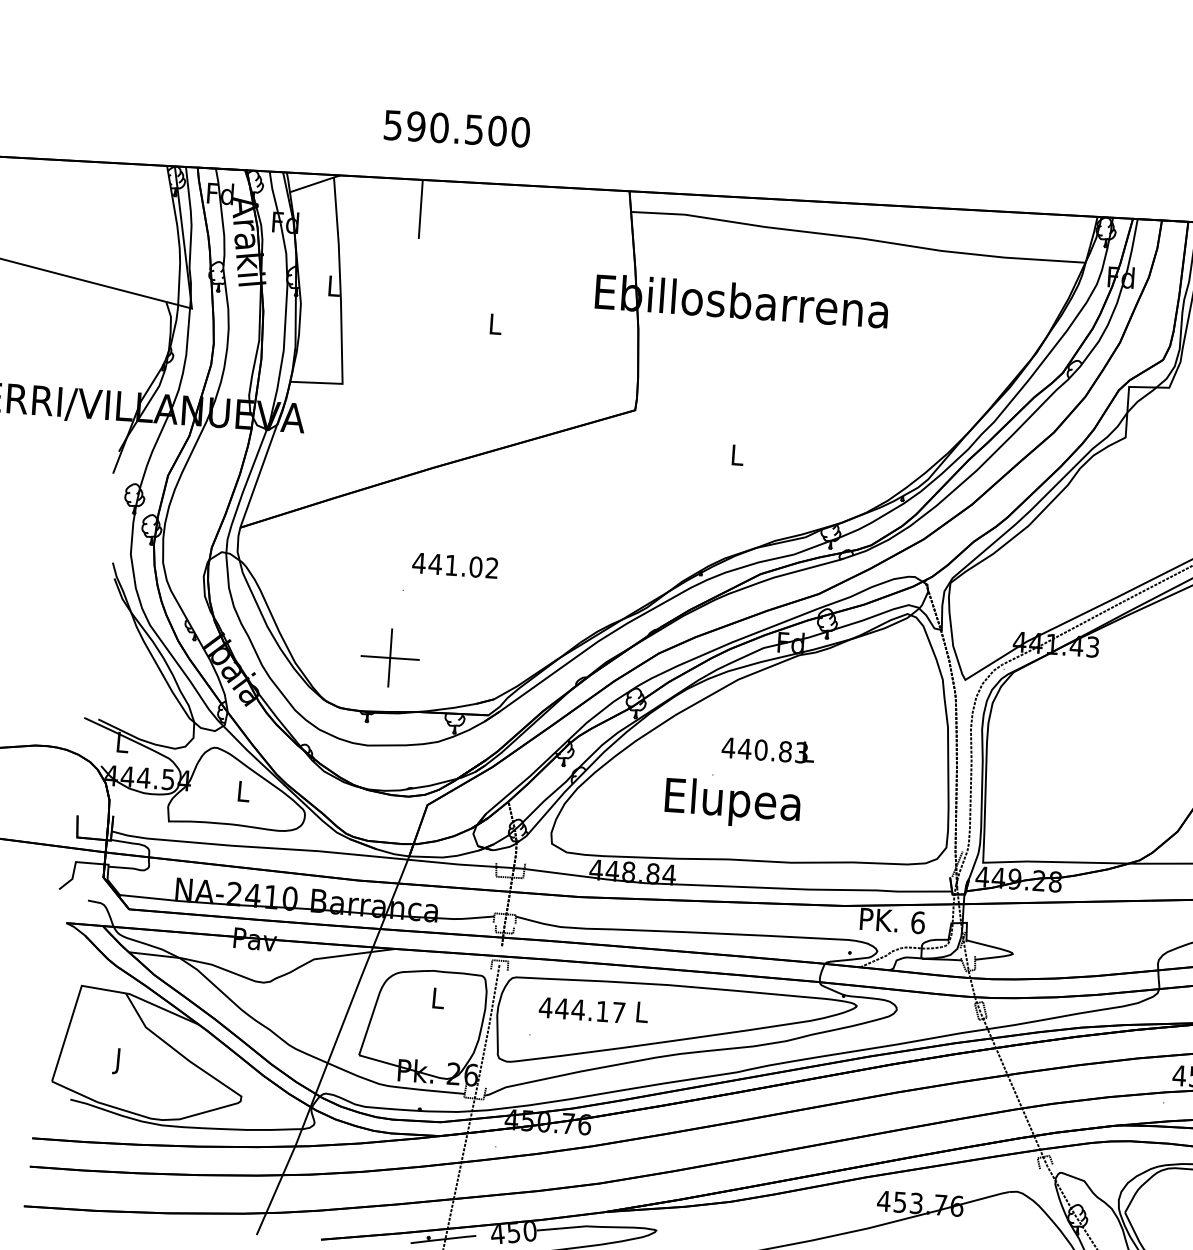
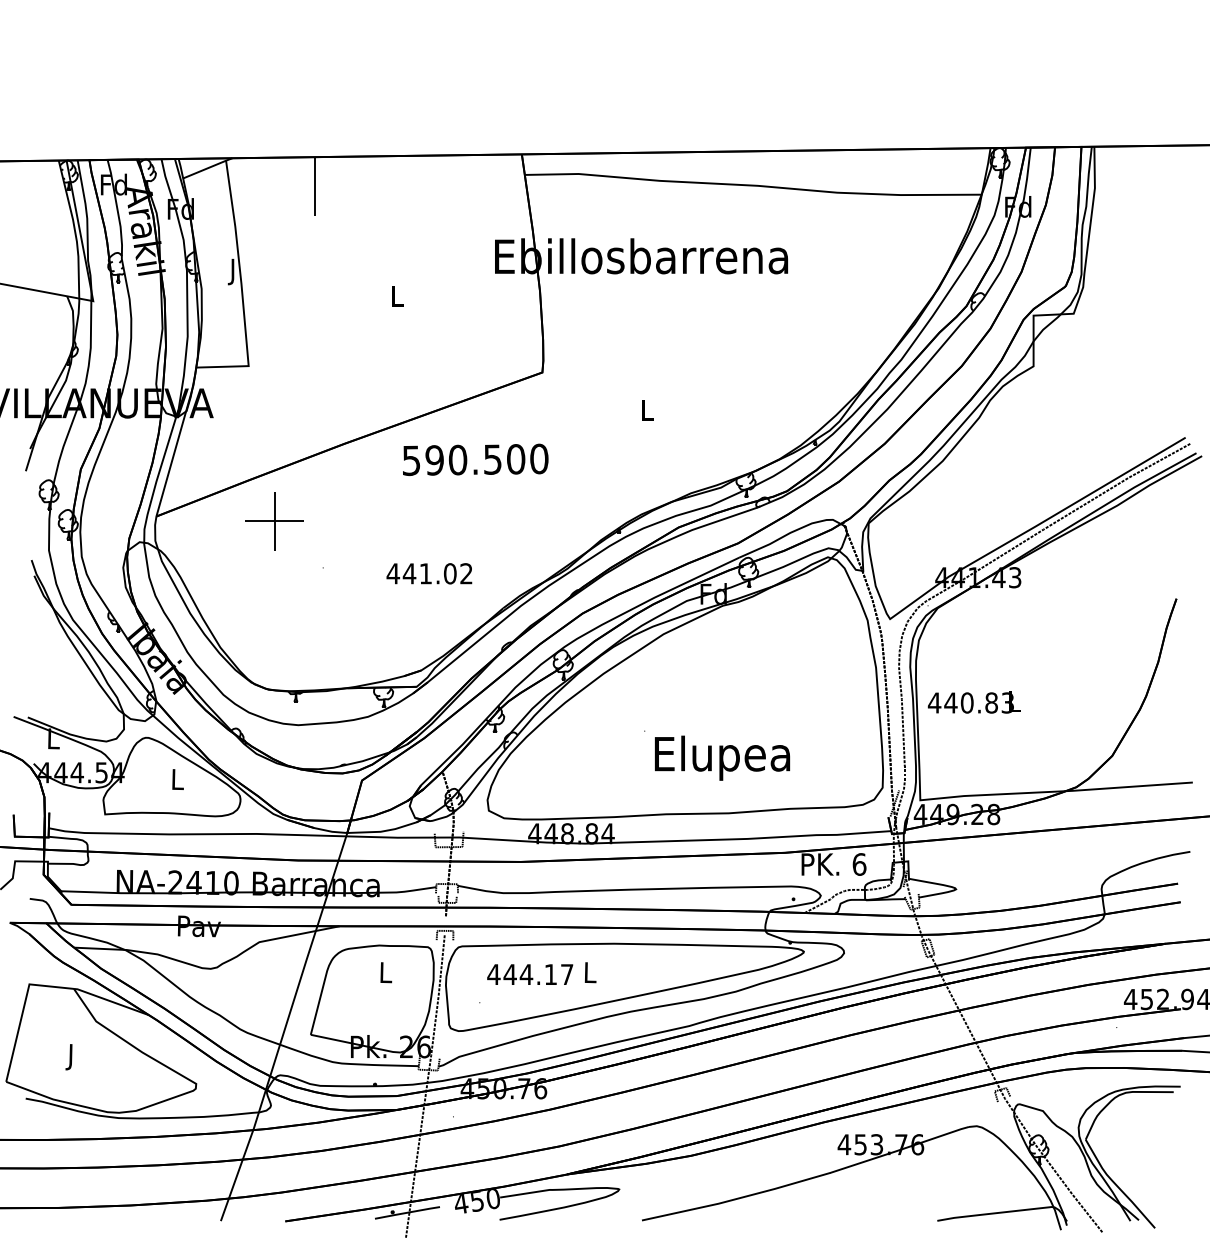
text: (457, 128) -> (475, 459), moved
text: (333, 288) -> (233, 271), L -> J
text: (455, 565) -> (429, 573), moved
part: (389, 658) -> (274, 521), moved
text: (767, 750) -> (973, 702), moved
text: (732, 802) -> (722, 757), moved

